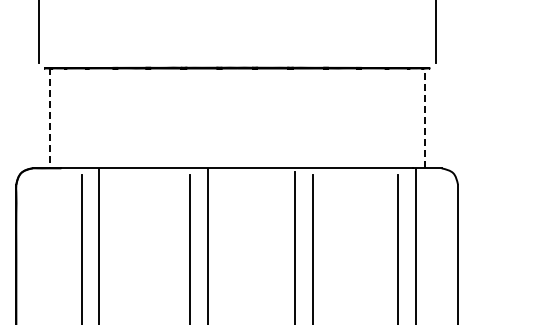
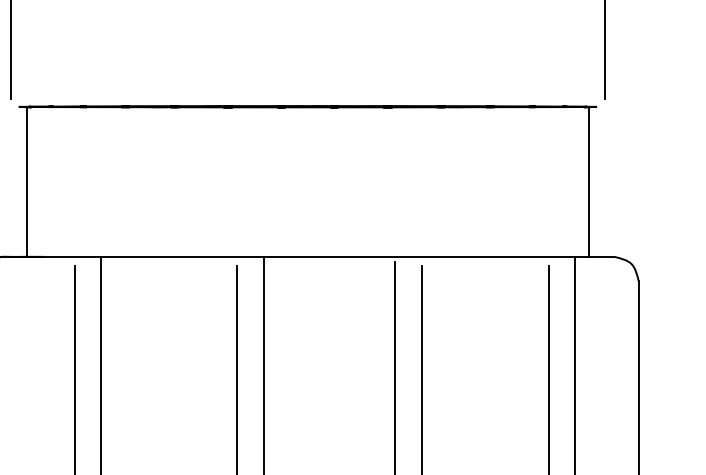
line: (424, 117) -> (588, 180), dashed -> solid
line: (49, 118) -> (26, 182), dashed -> solid

